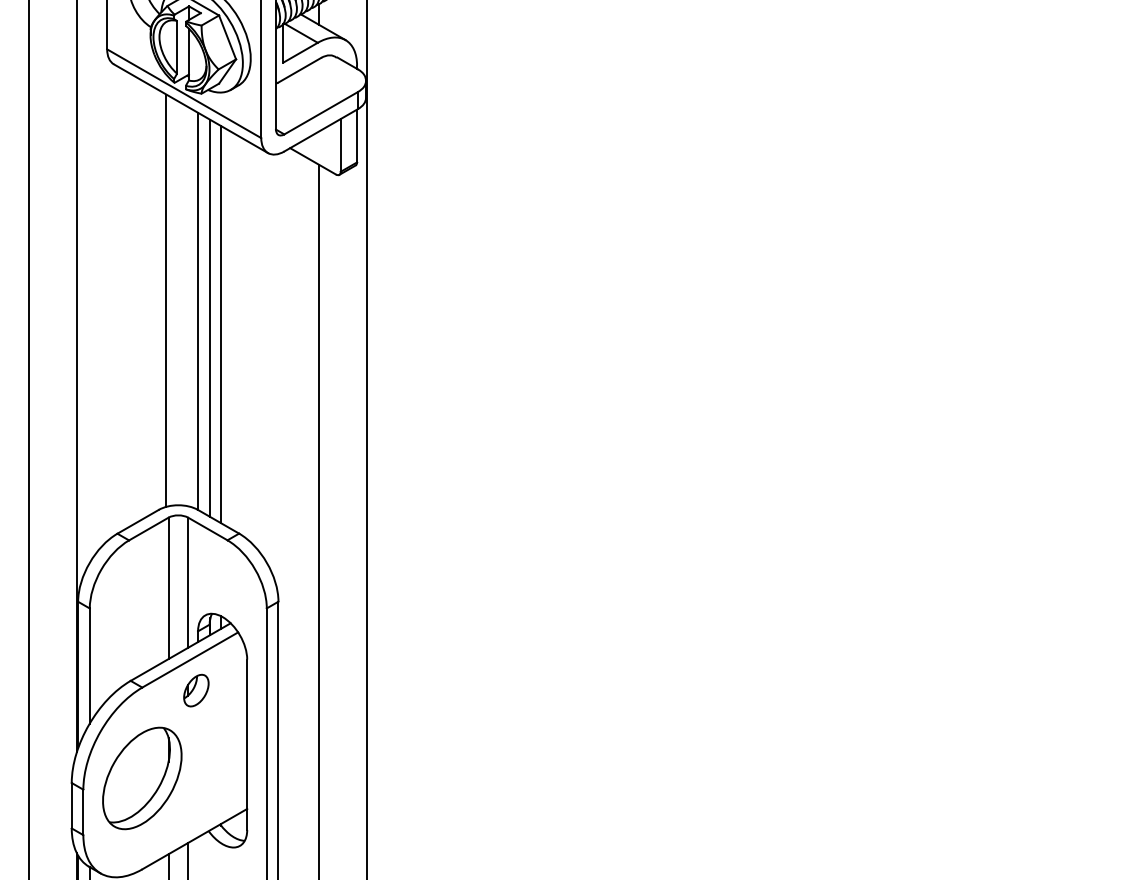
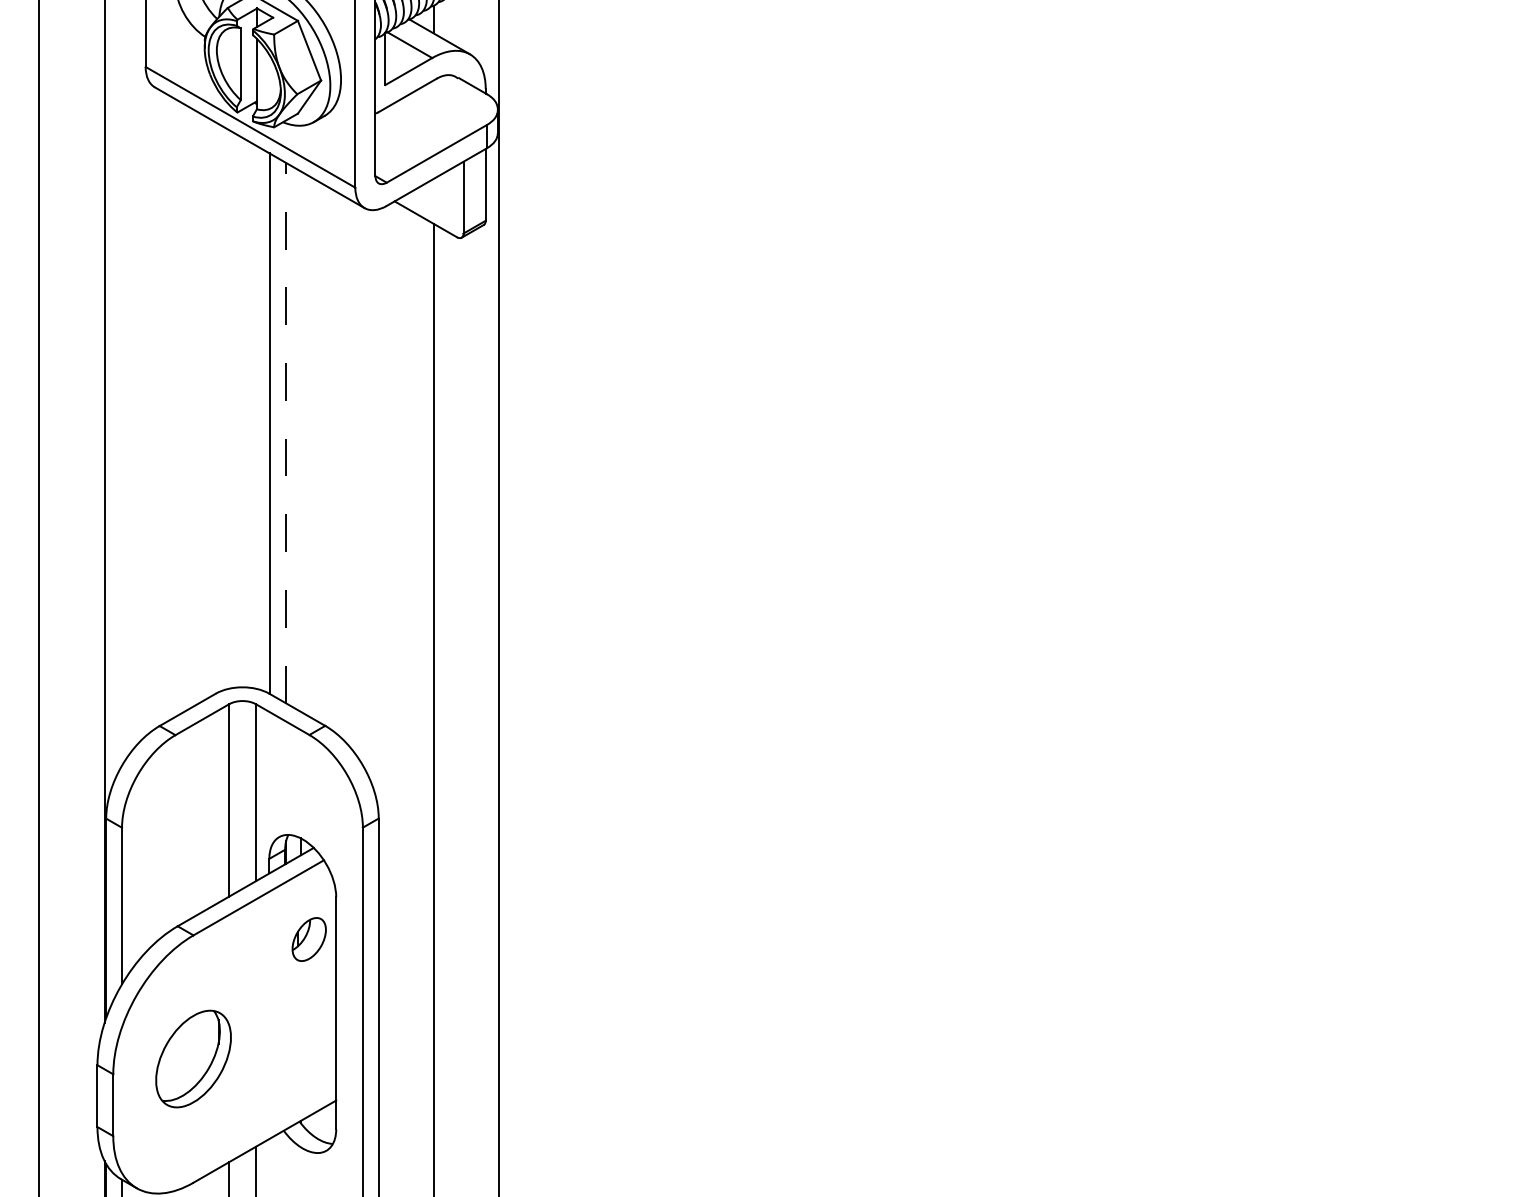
line: (166, 300) -> (226, 408), removed
line: (210, 318) -> (286, 433), solid -> dashed
line: (221, 324) -> (301, 441), removed
part: (196, 690) -> (309, 939), moved
part: (142, 778) -> (193, 1059), size x0.7

